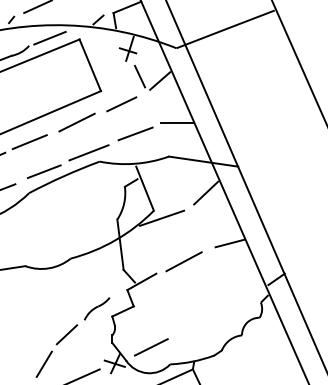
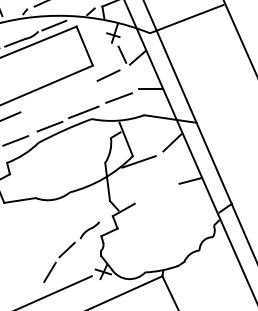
line: (76, 122) -> (74, 89), removed
line: (29, 142) -> (38, 104), removed
line: (183, 261) -> (155, 194), removed
line: (150, 347) -> (130, 259), removed

